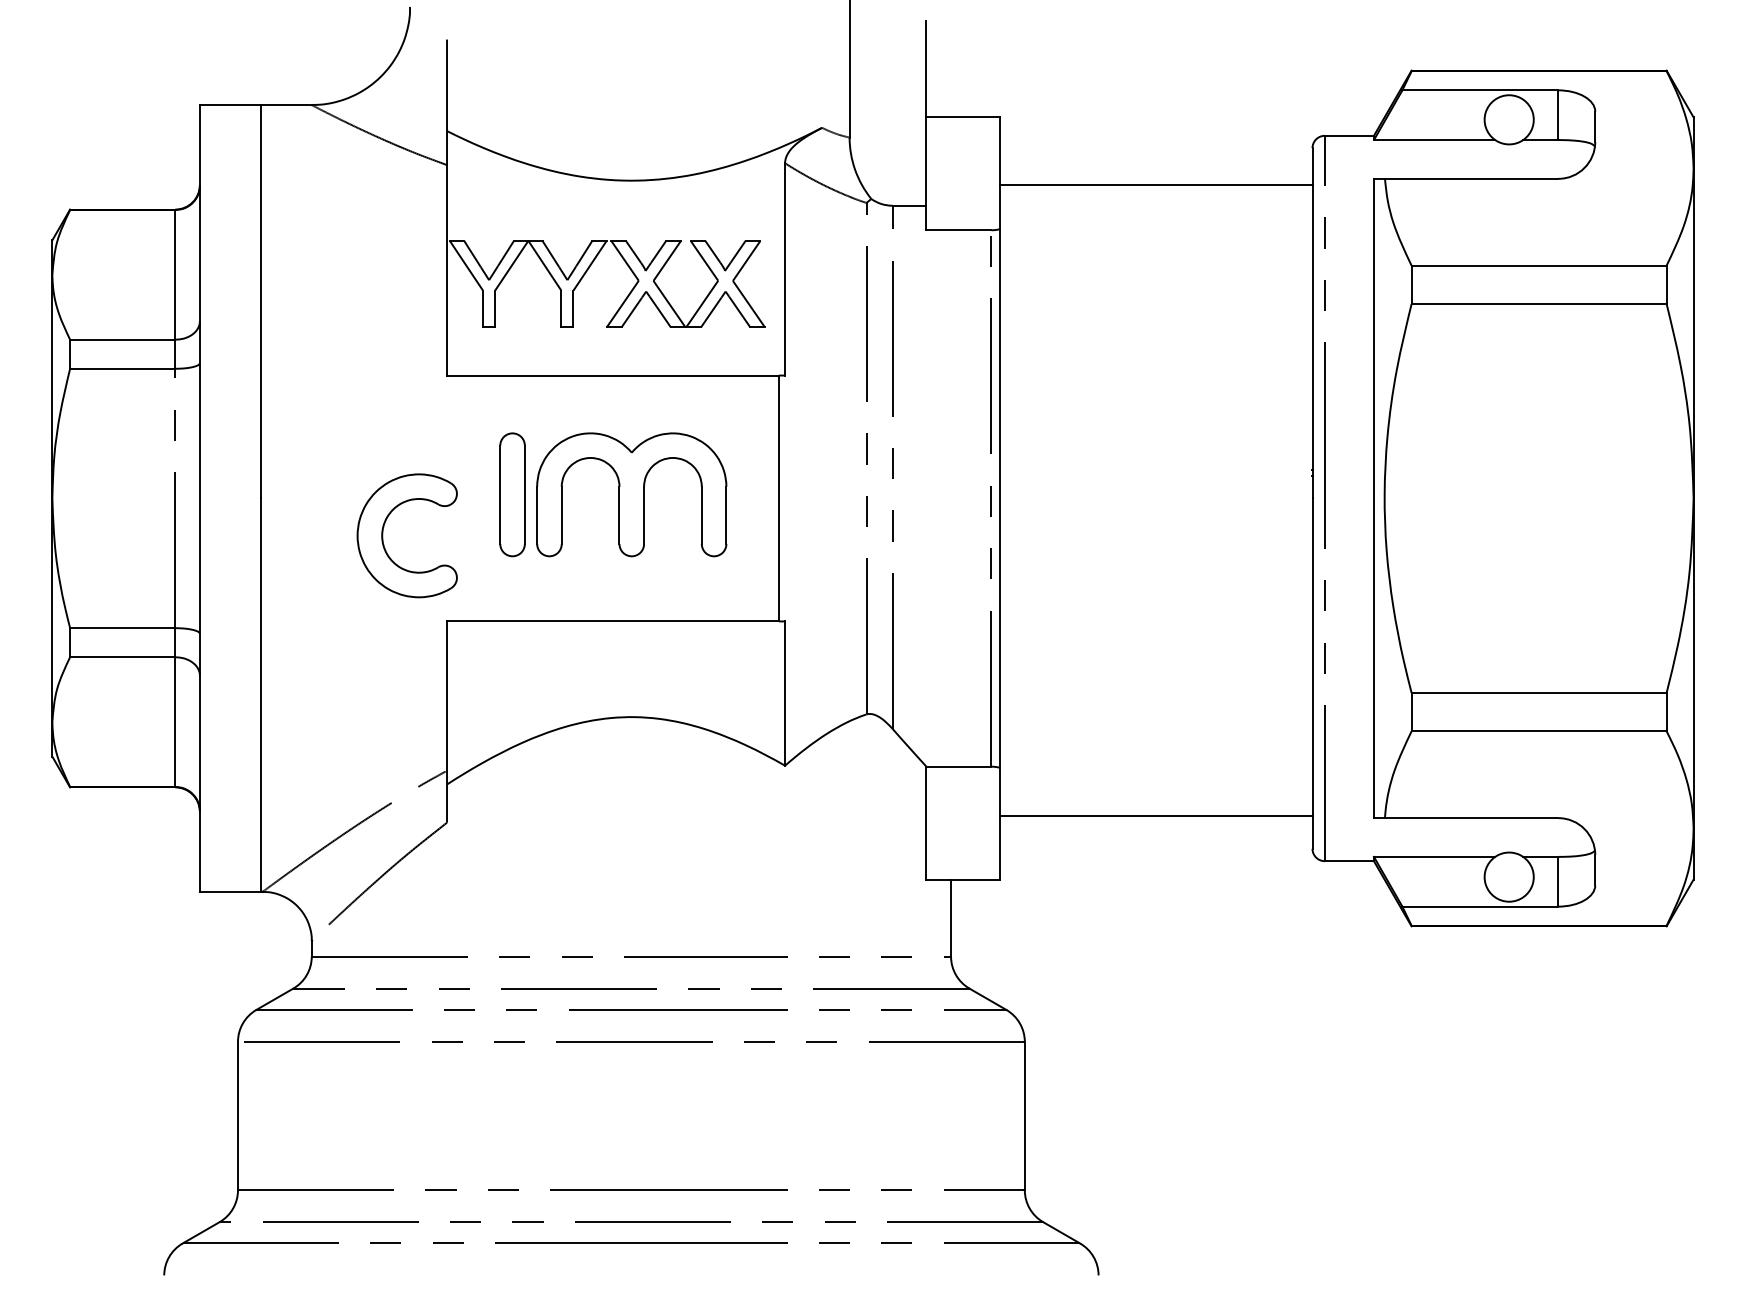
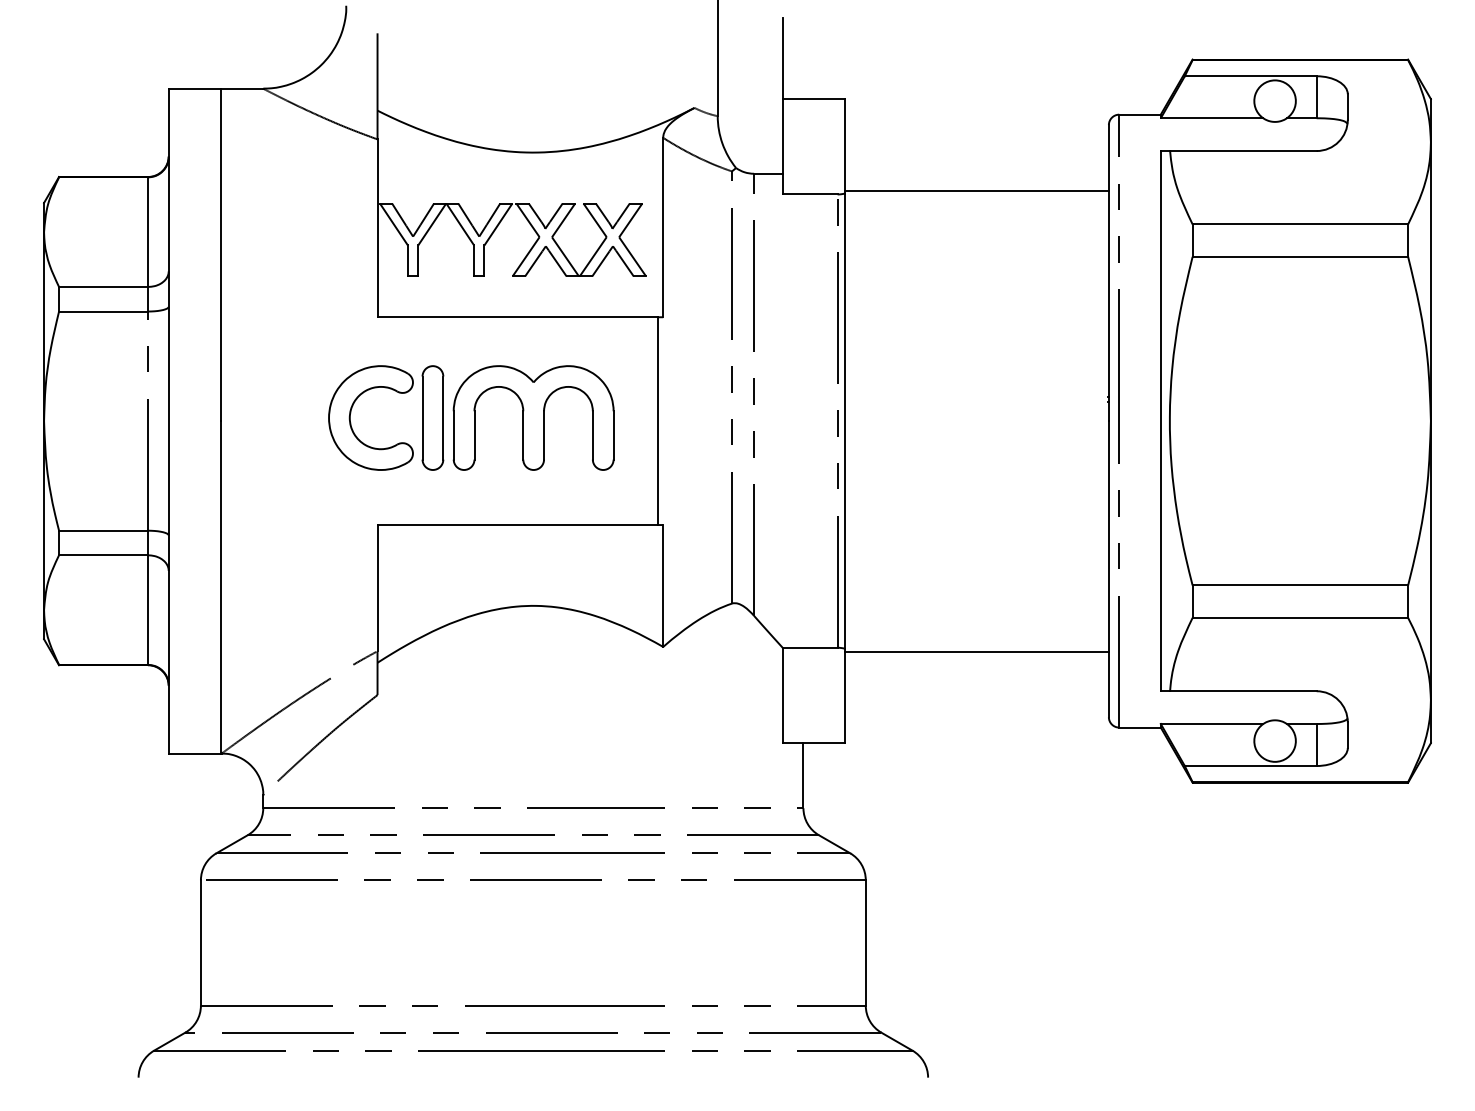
line: (1156, 184) -> (977, 190), moved
part: (383, 535) -> (350, 417), moved
line: (1156, 816) -> (977, 651), moved

